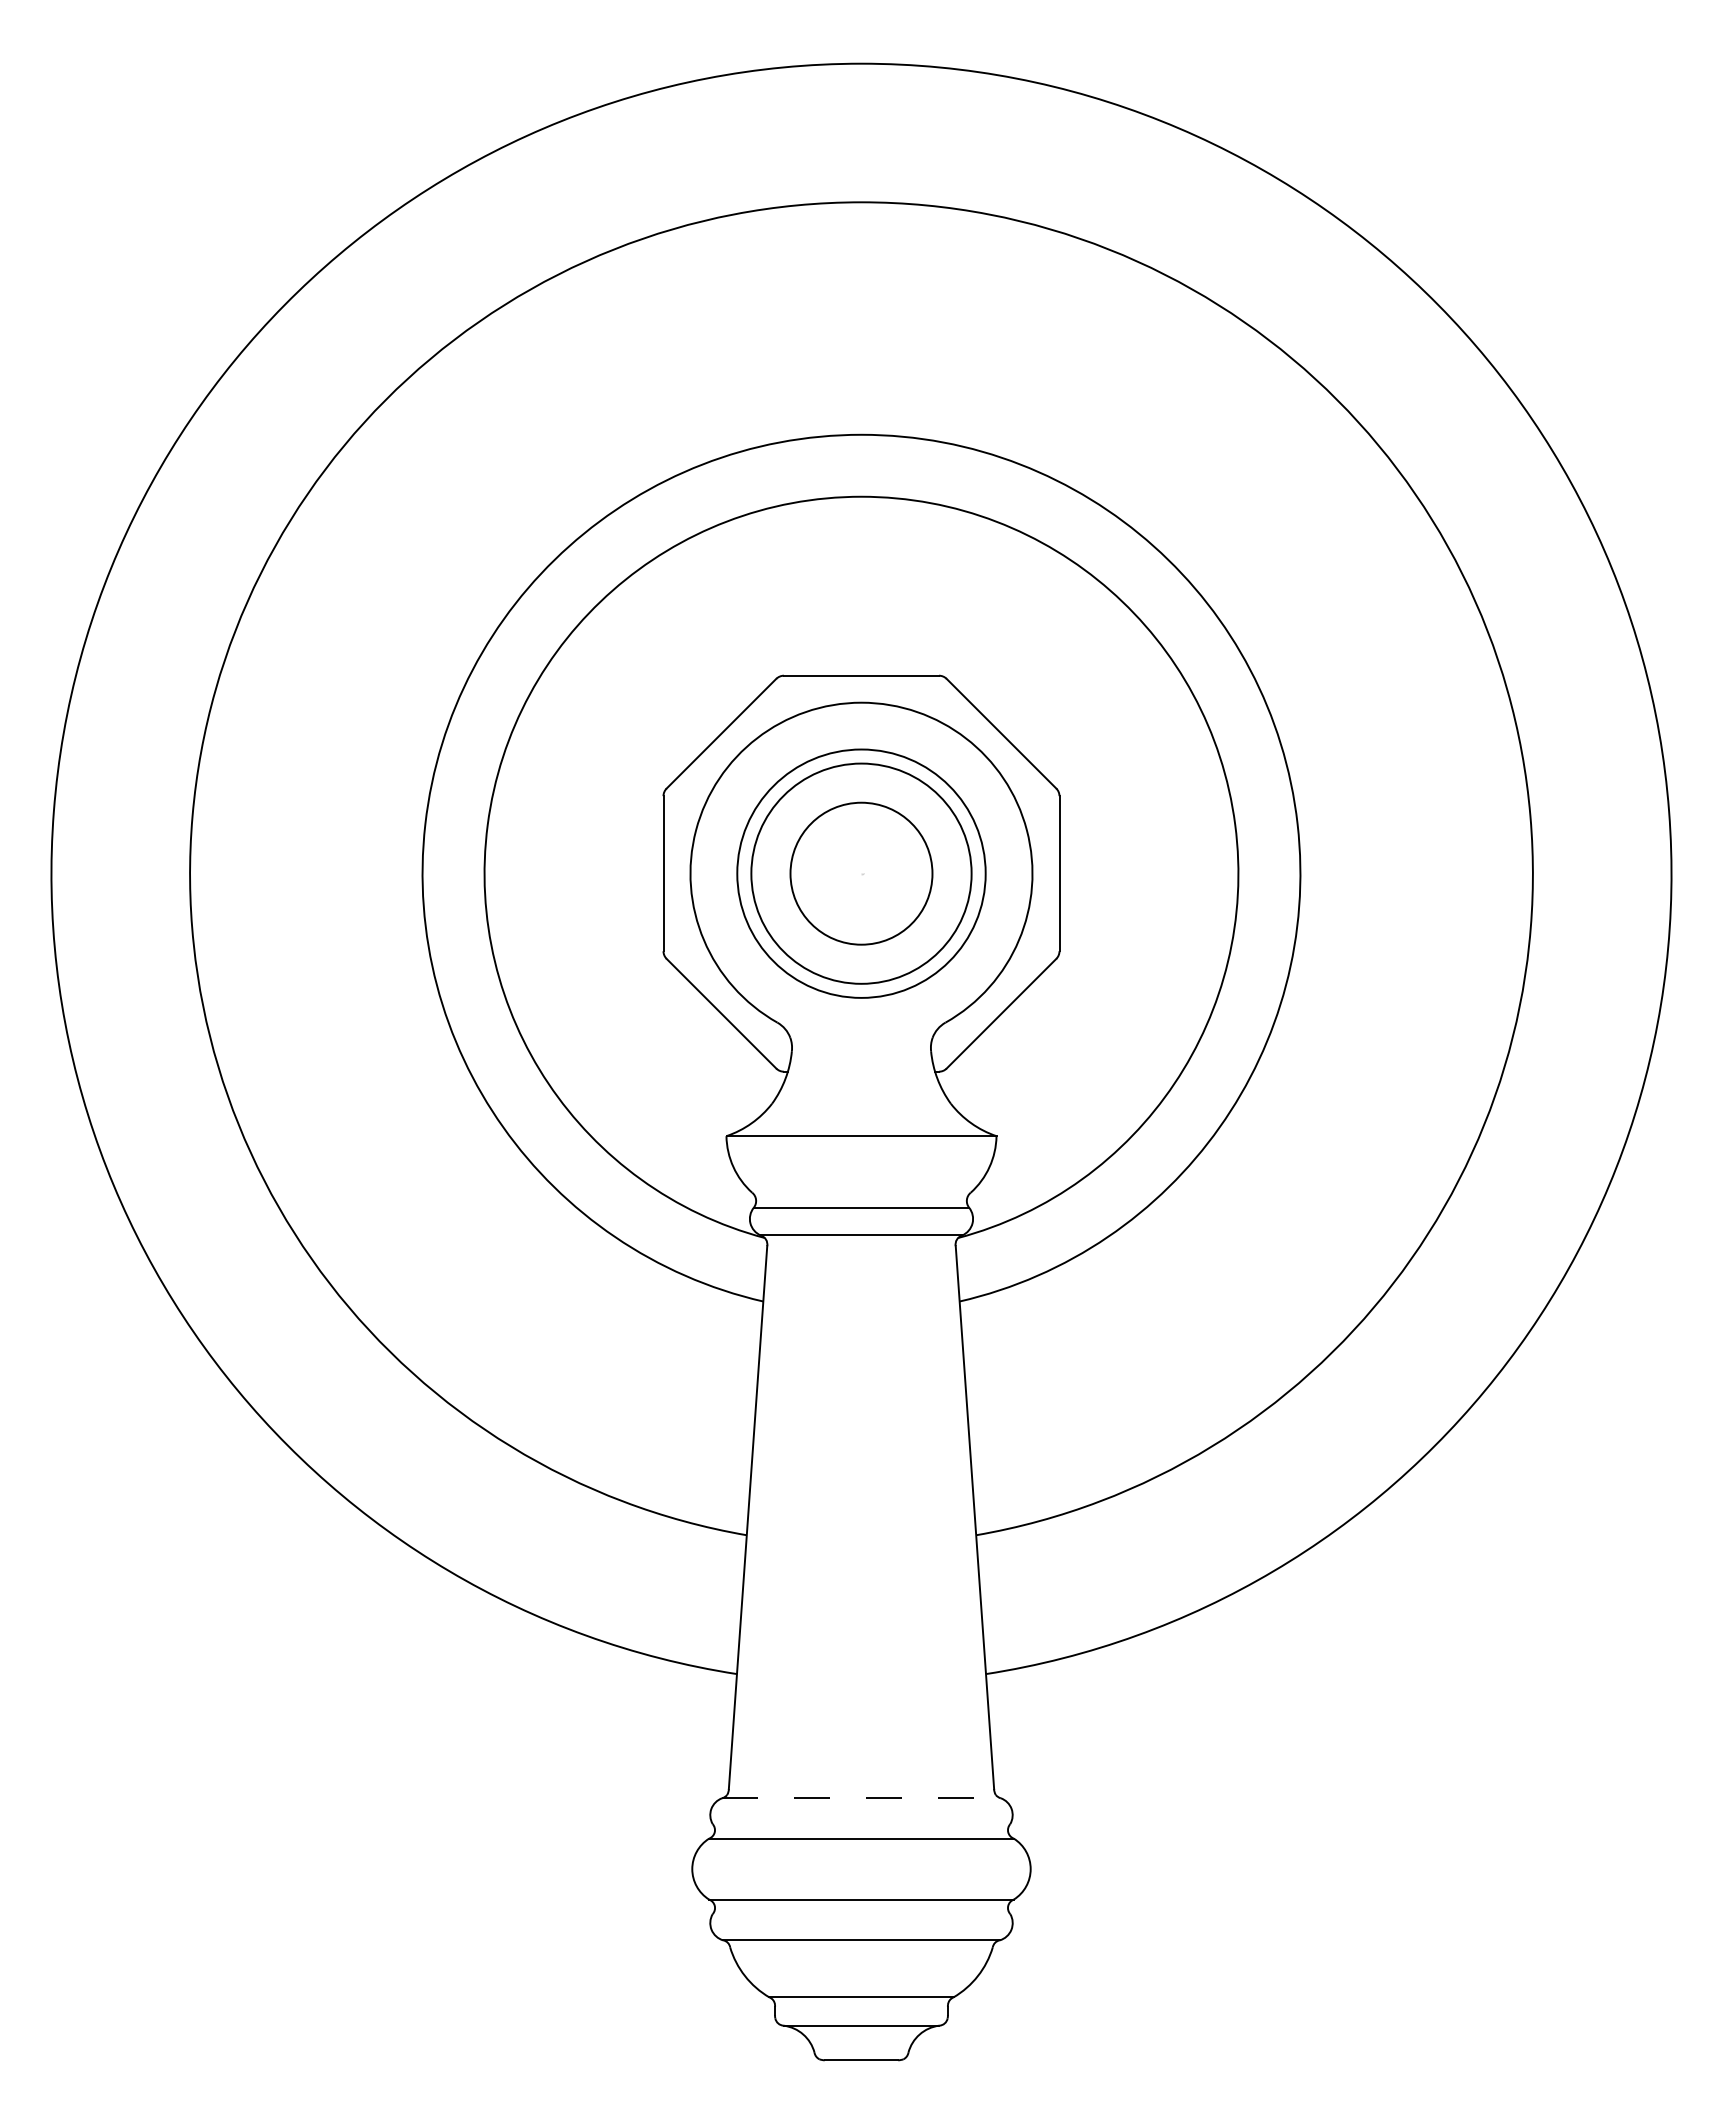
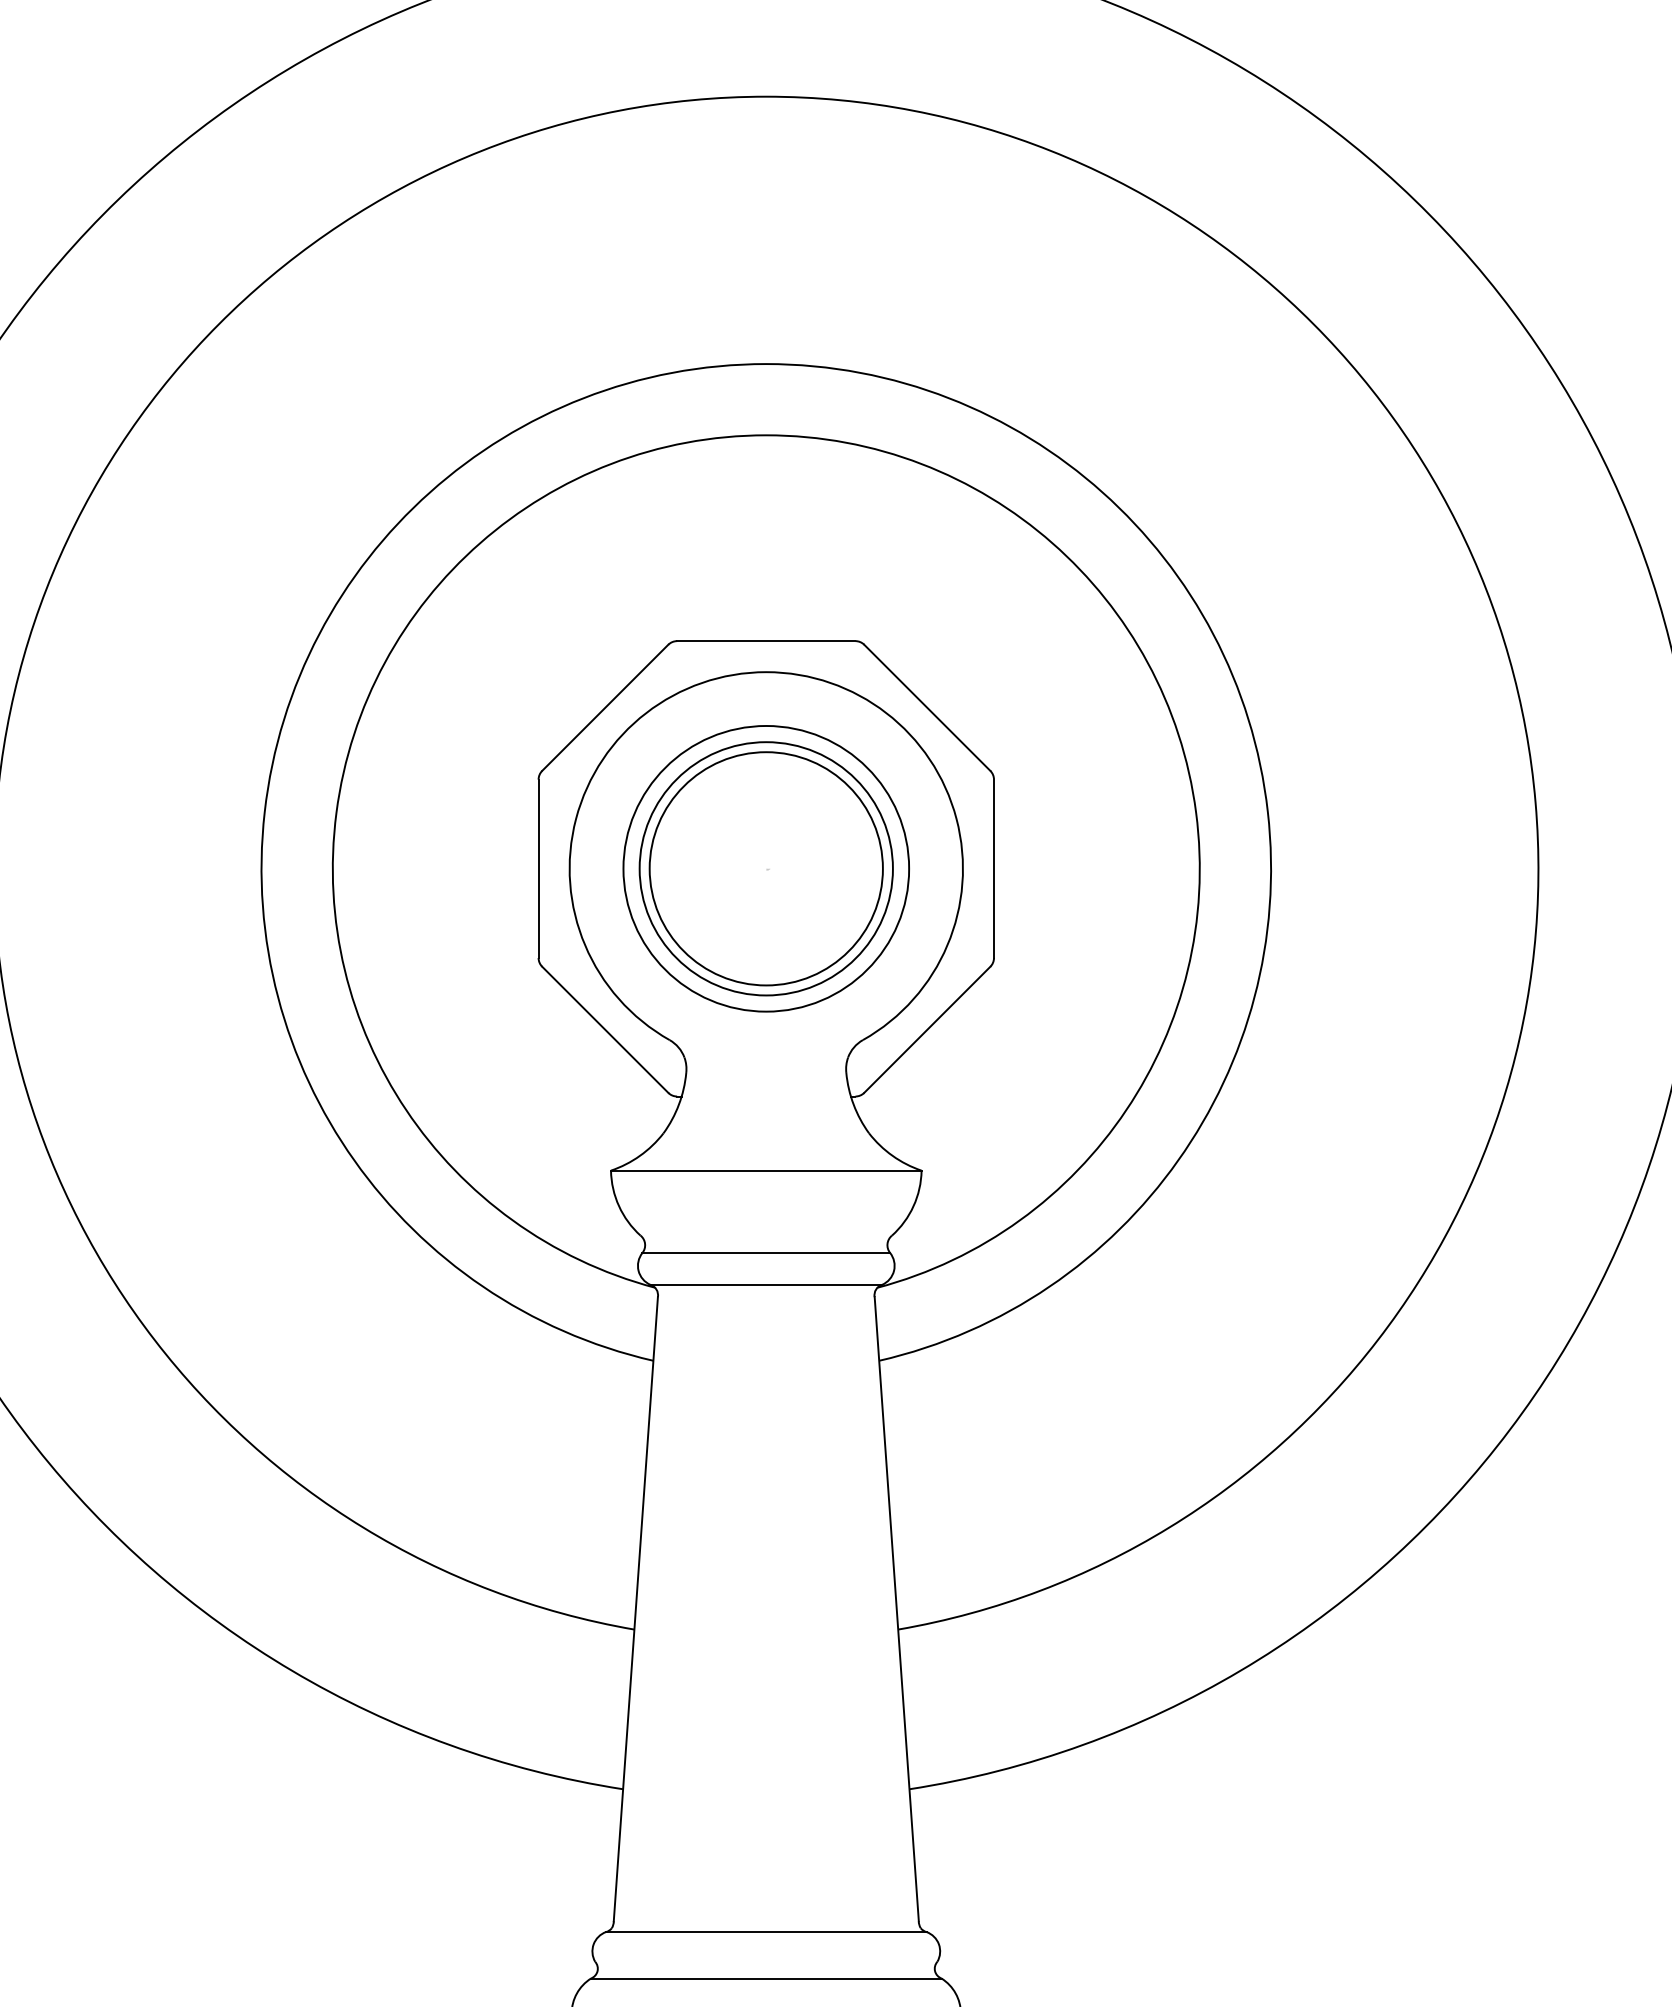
circle: (861, 873) -> (766, 868), size x1.43
line: (861, 1798) -> (766, 1932), dashed -> solid

